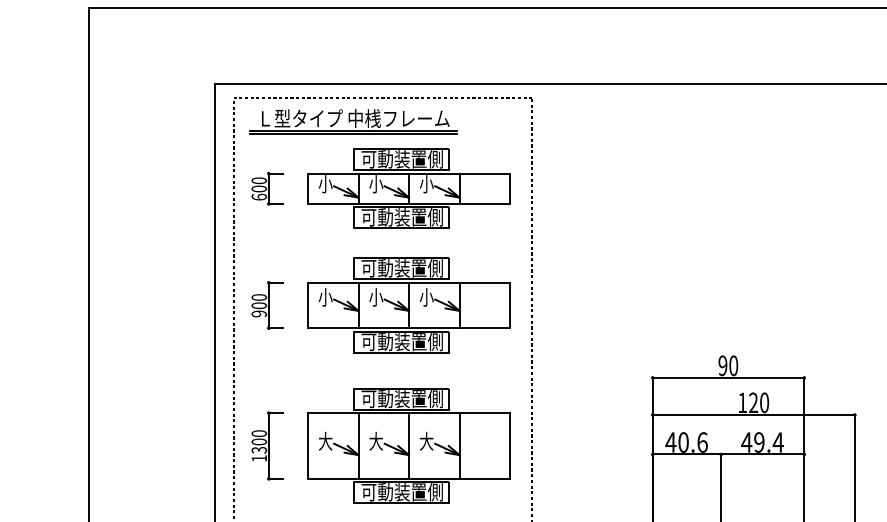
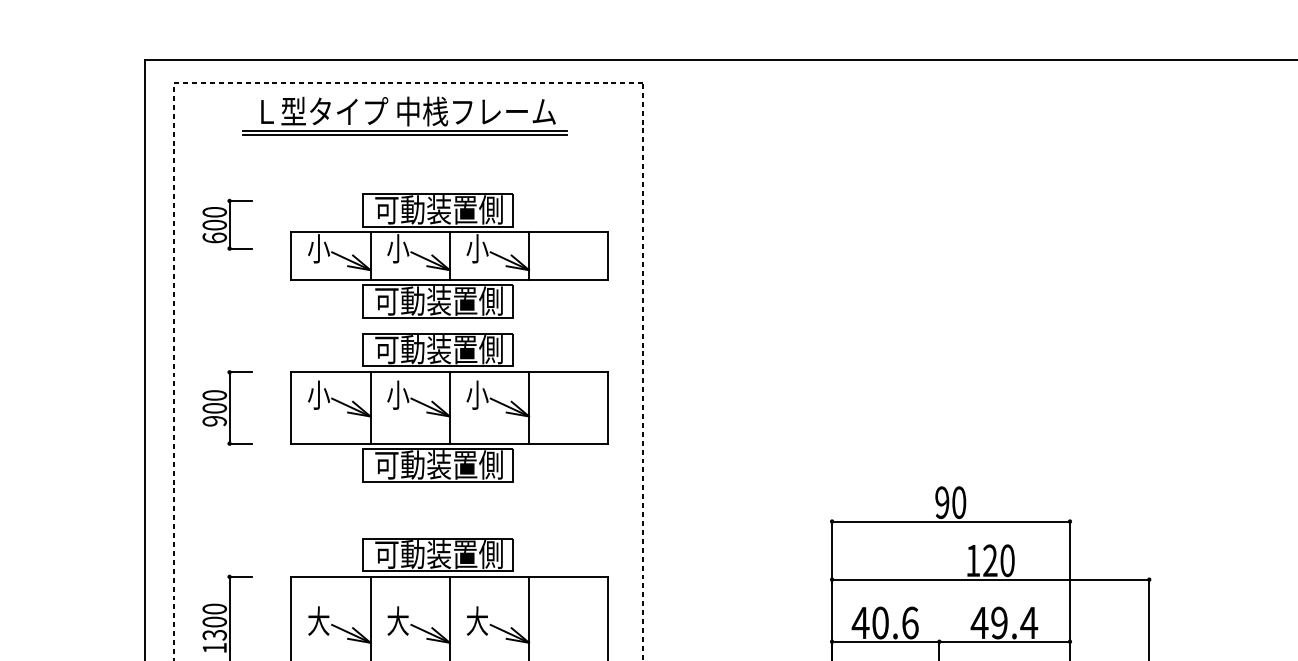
part: (353, 121) -> (404, 116), moved
part: (408, 188) -> (448, 255), moved

